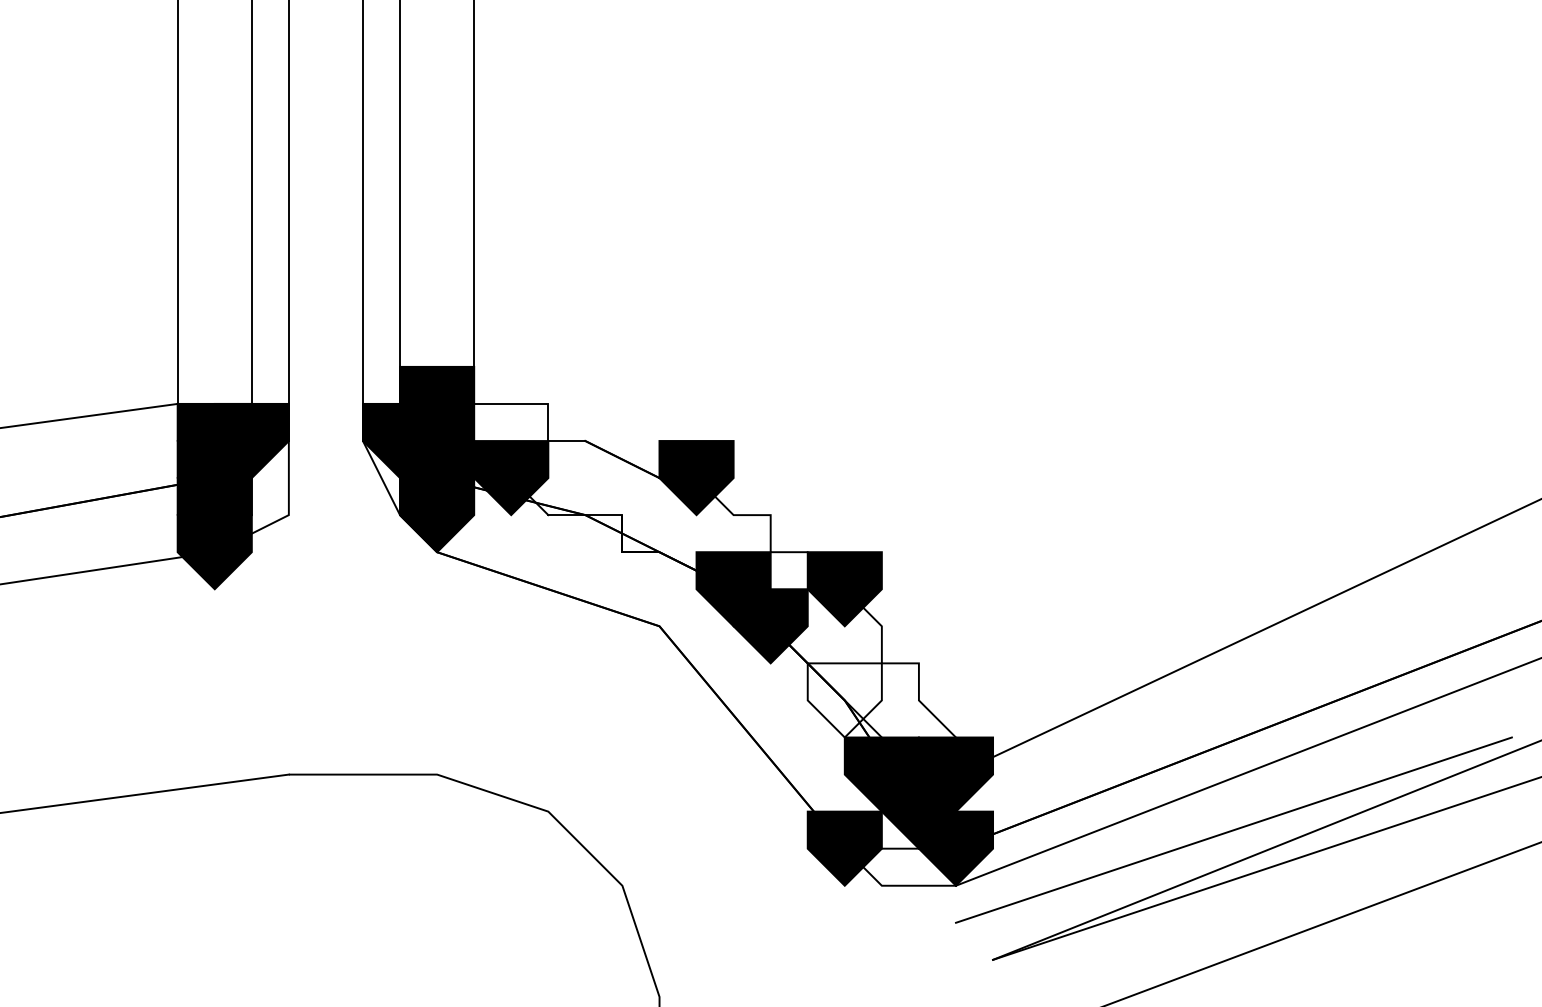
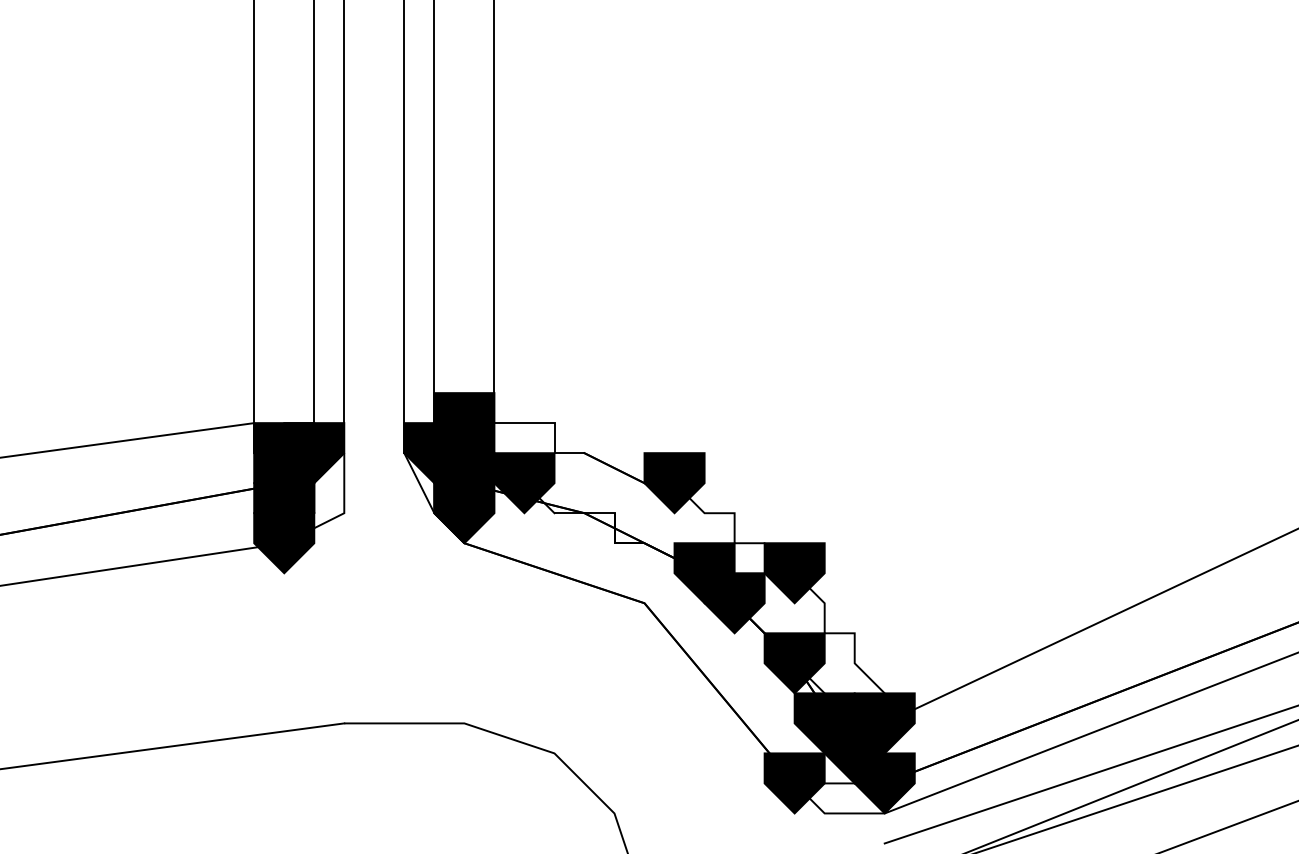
fill: (844, 700) -> (794, 663), added

